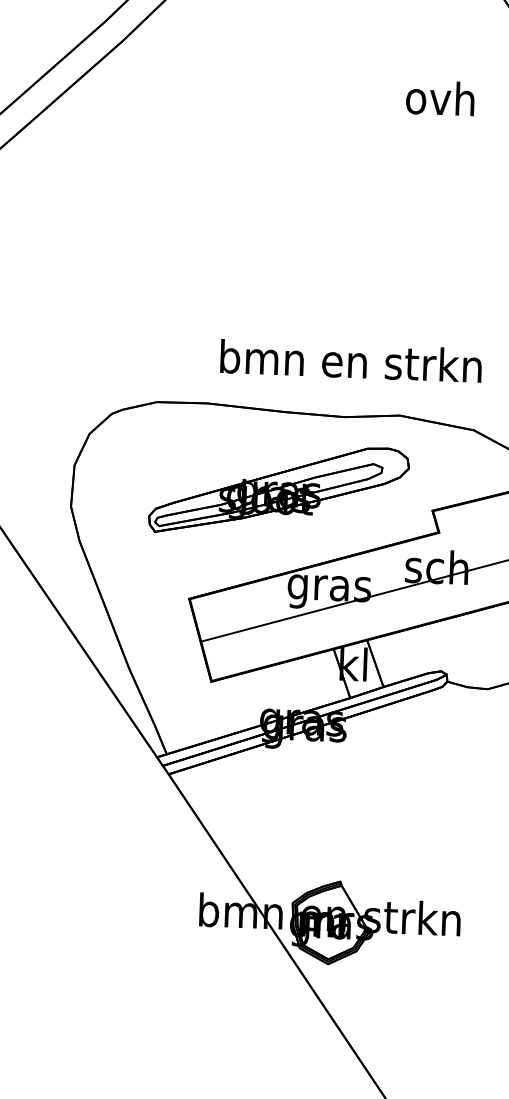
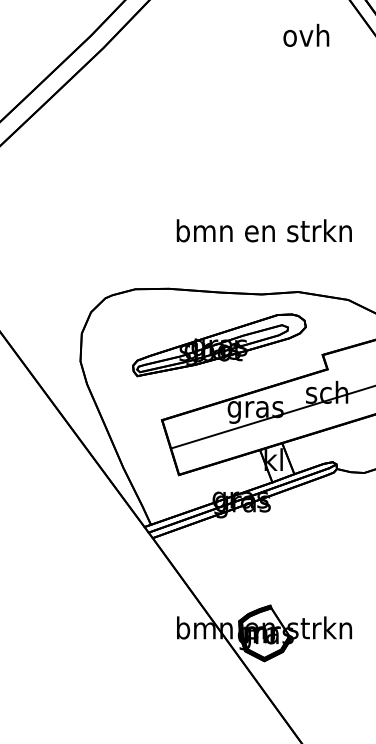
text: (440, 96) -> (306, 34), moved
text: (349, 360) -> (263, 230), moved

